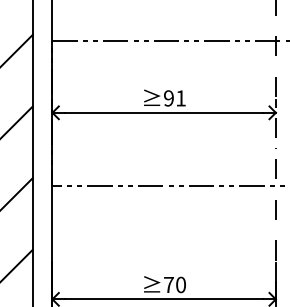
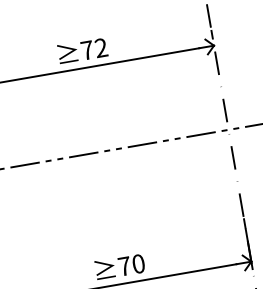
text: (174, 98) -> (93, 49), 91 -> 72

